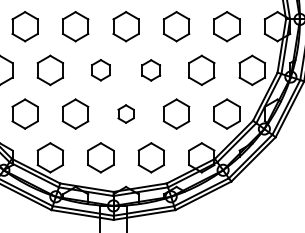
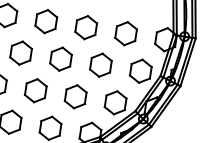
part: (100, 69) -> (20, 52), size x1.43
part: (150, 70) -> (60, 59), size x1.43
part: (125, 113) -> (35, 90), size x1.67

